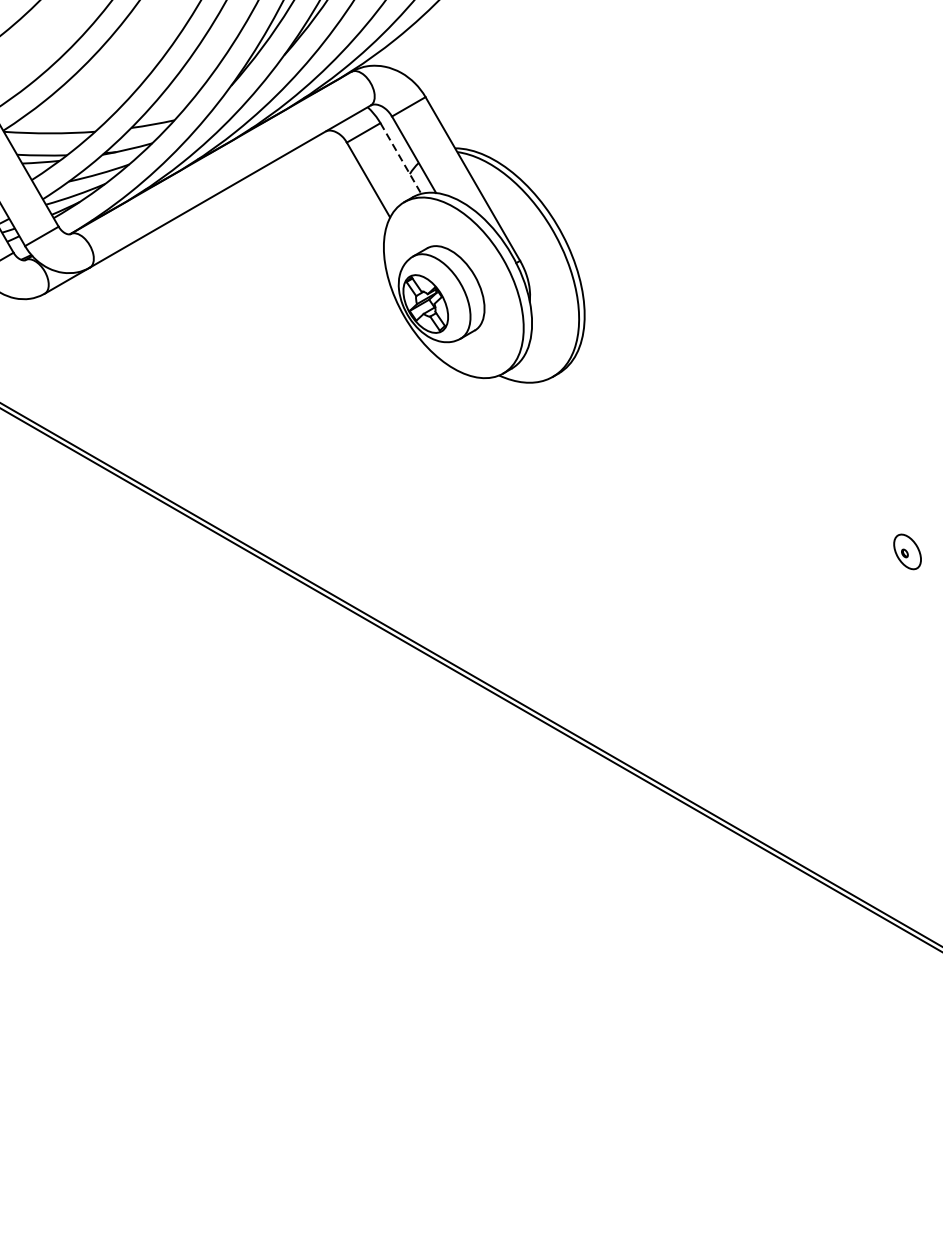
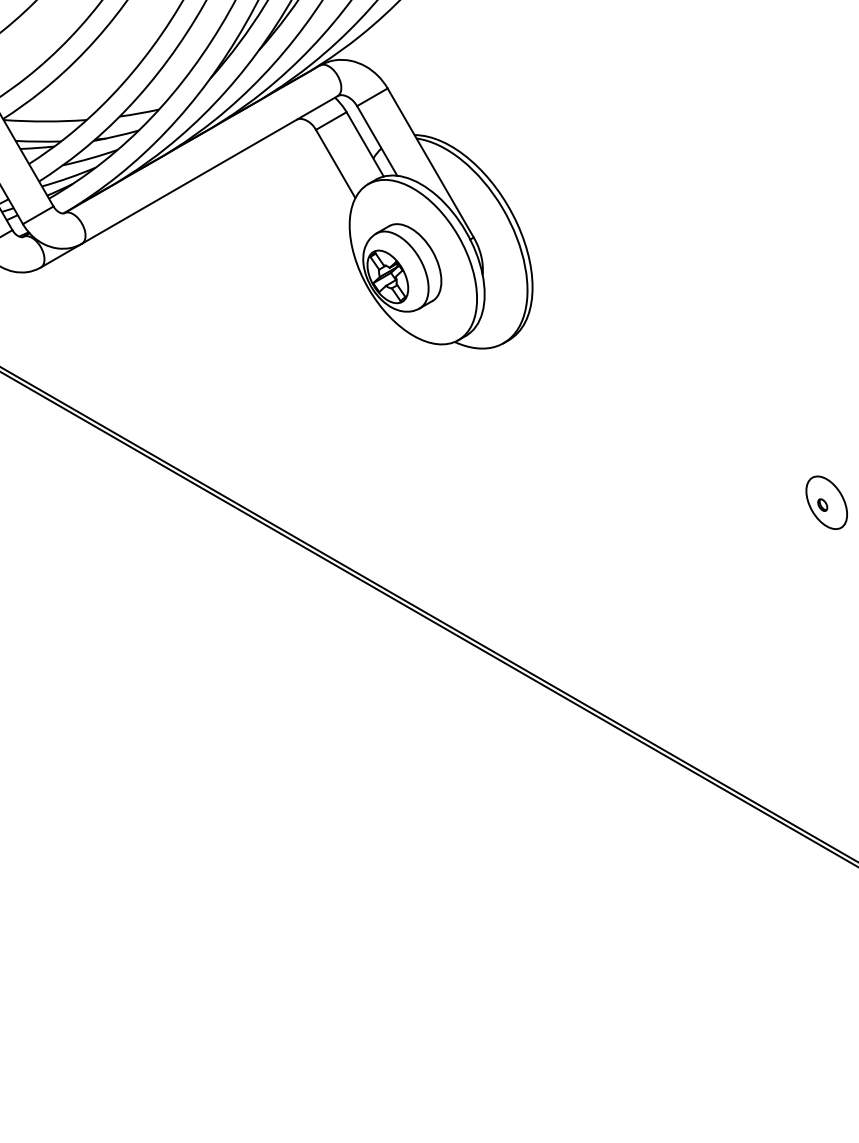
line: (401, 158) -> (365, 144), dashed -> solid
part: (907, 551) -> (826, 502), size x1.67

